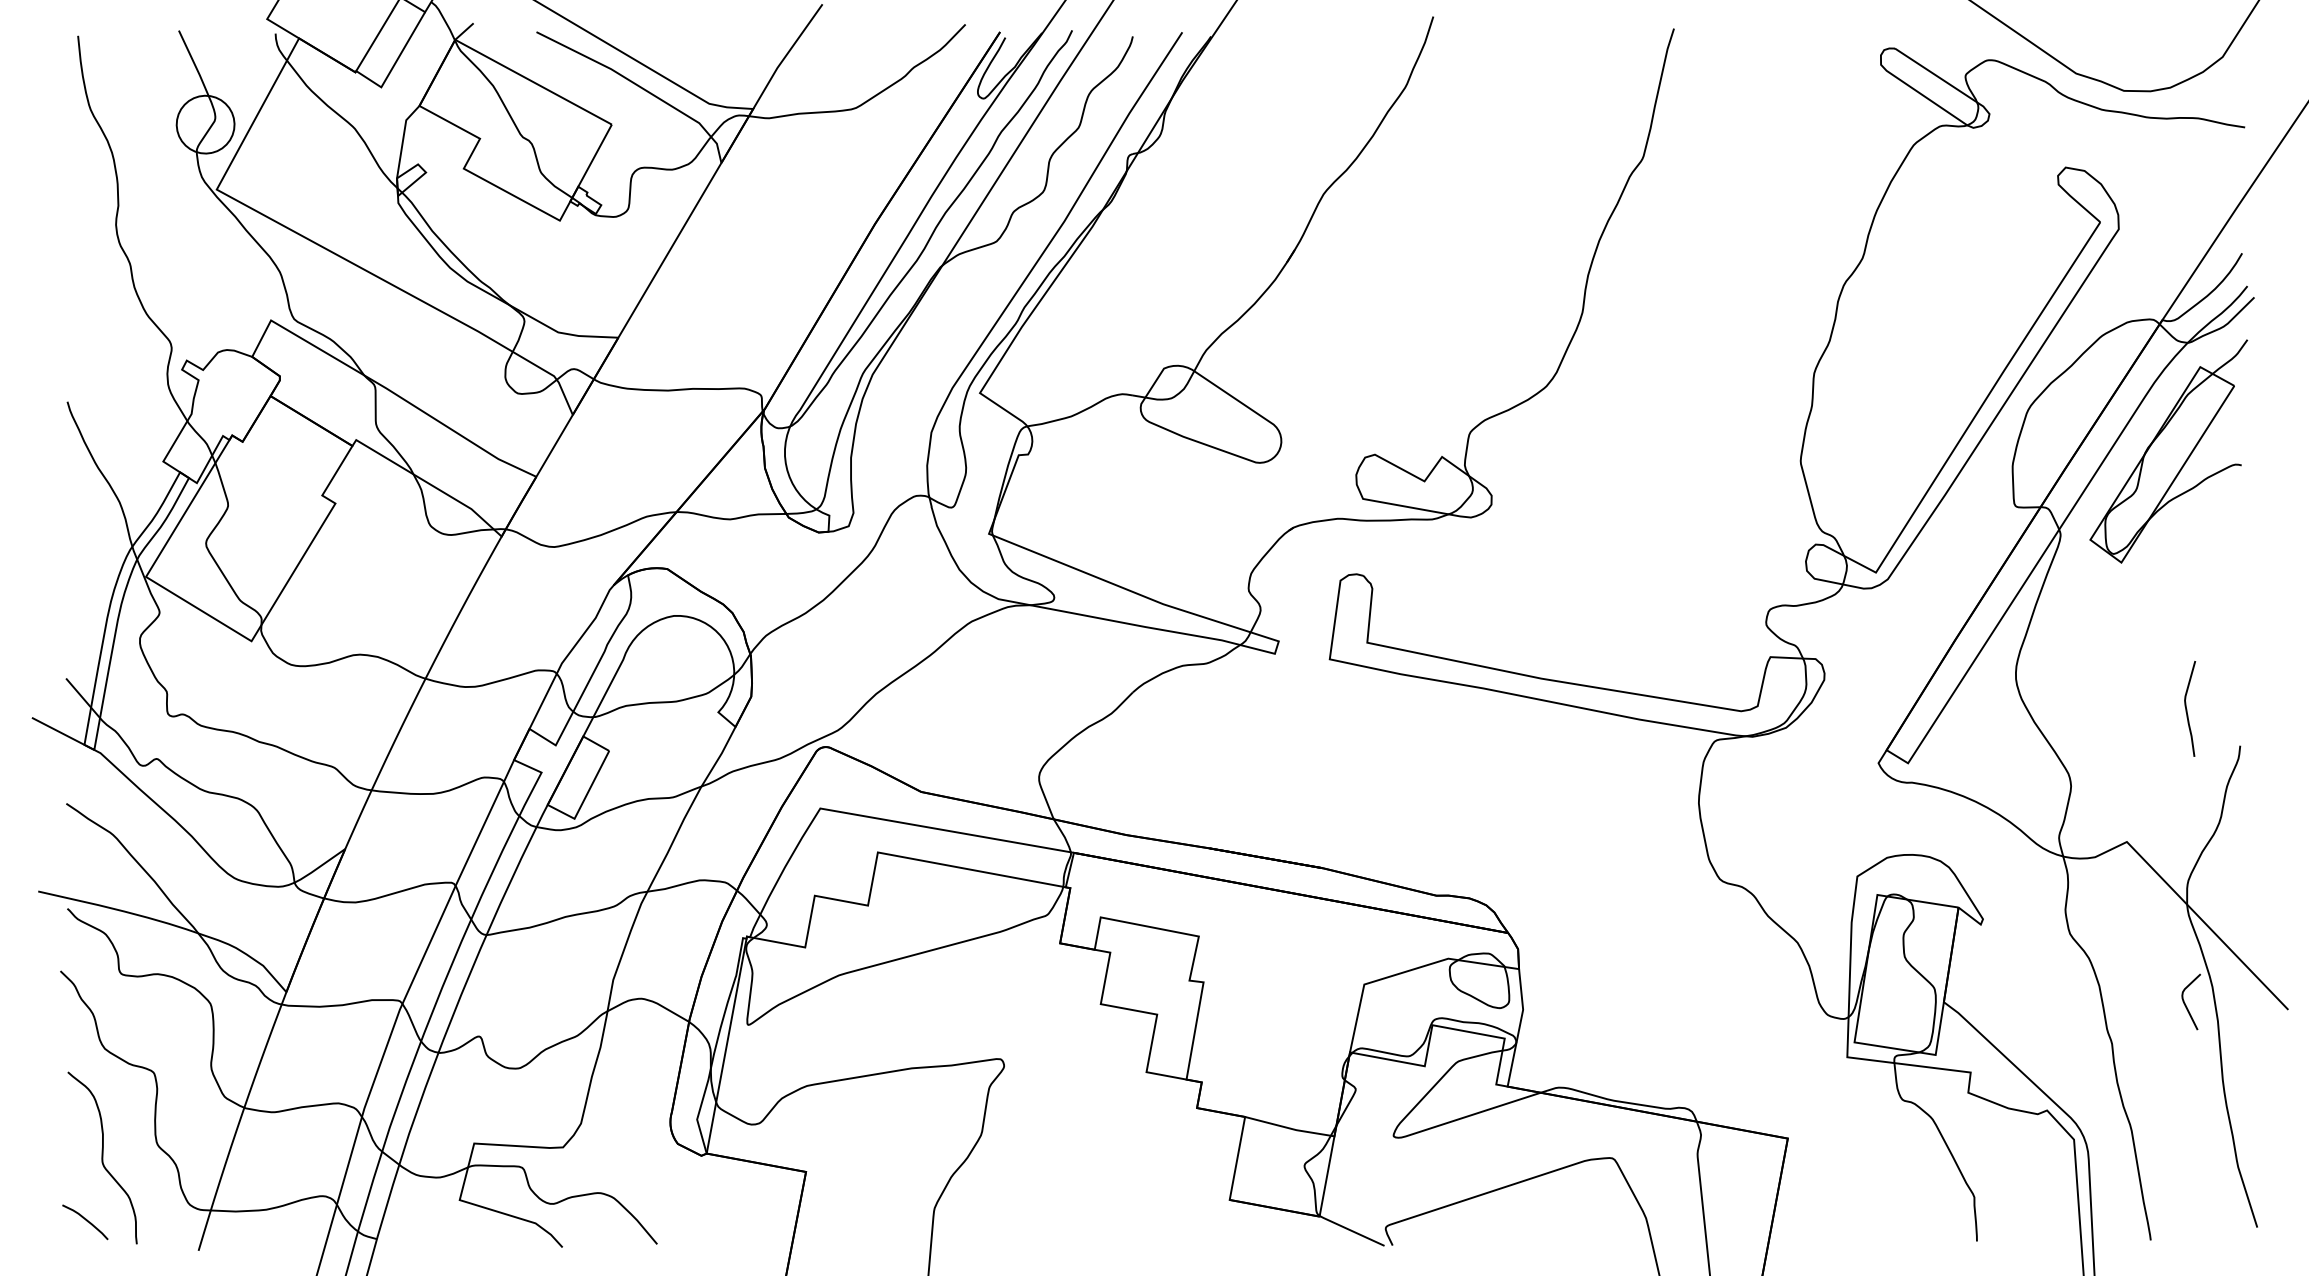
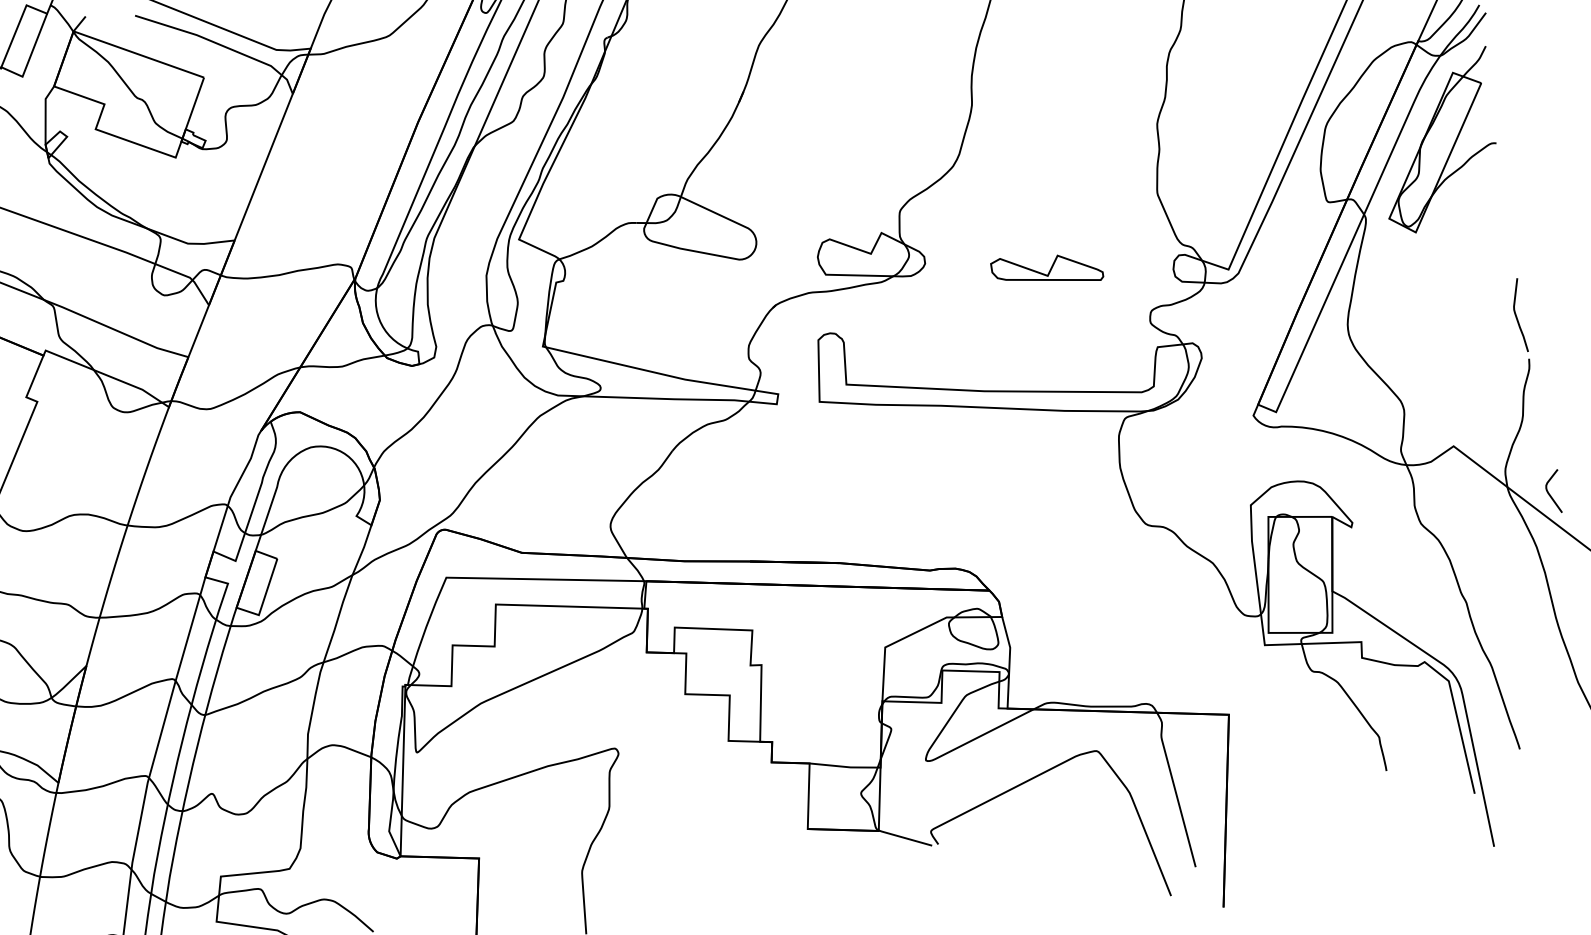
part: (1645, 536) -> (1047, 269), added
curve: (2187, 709) -> (1517, 316), moved
curve: (2185, 1003) -> (1549, 493), moved

